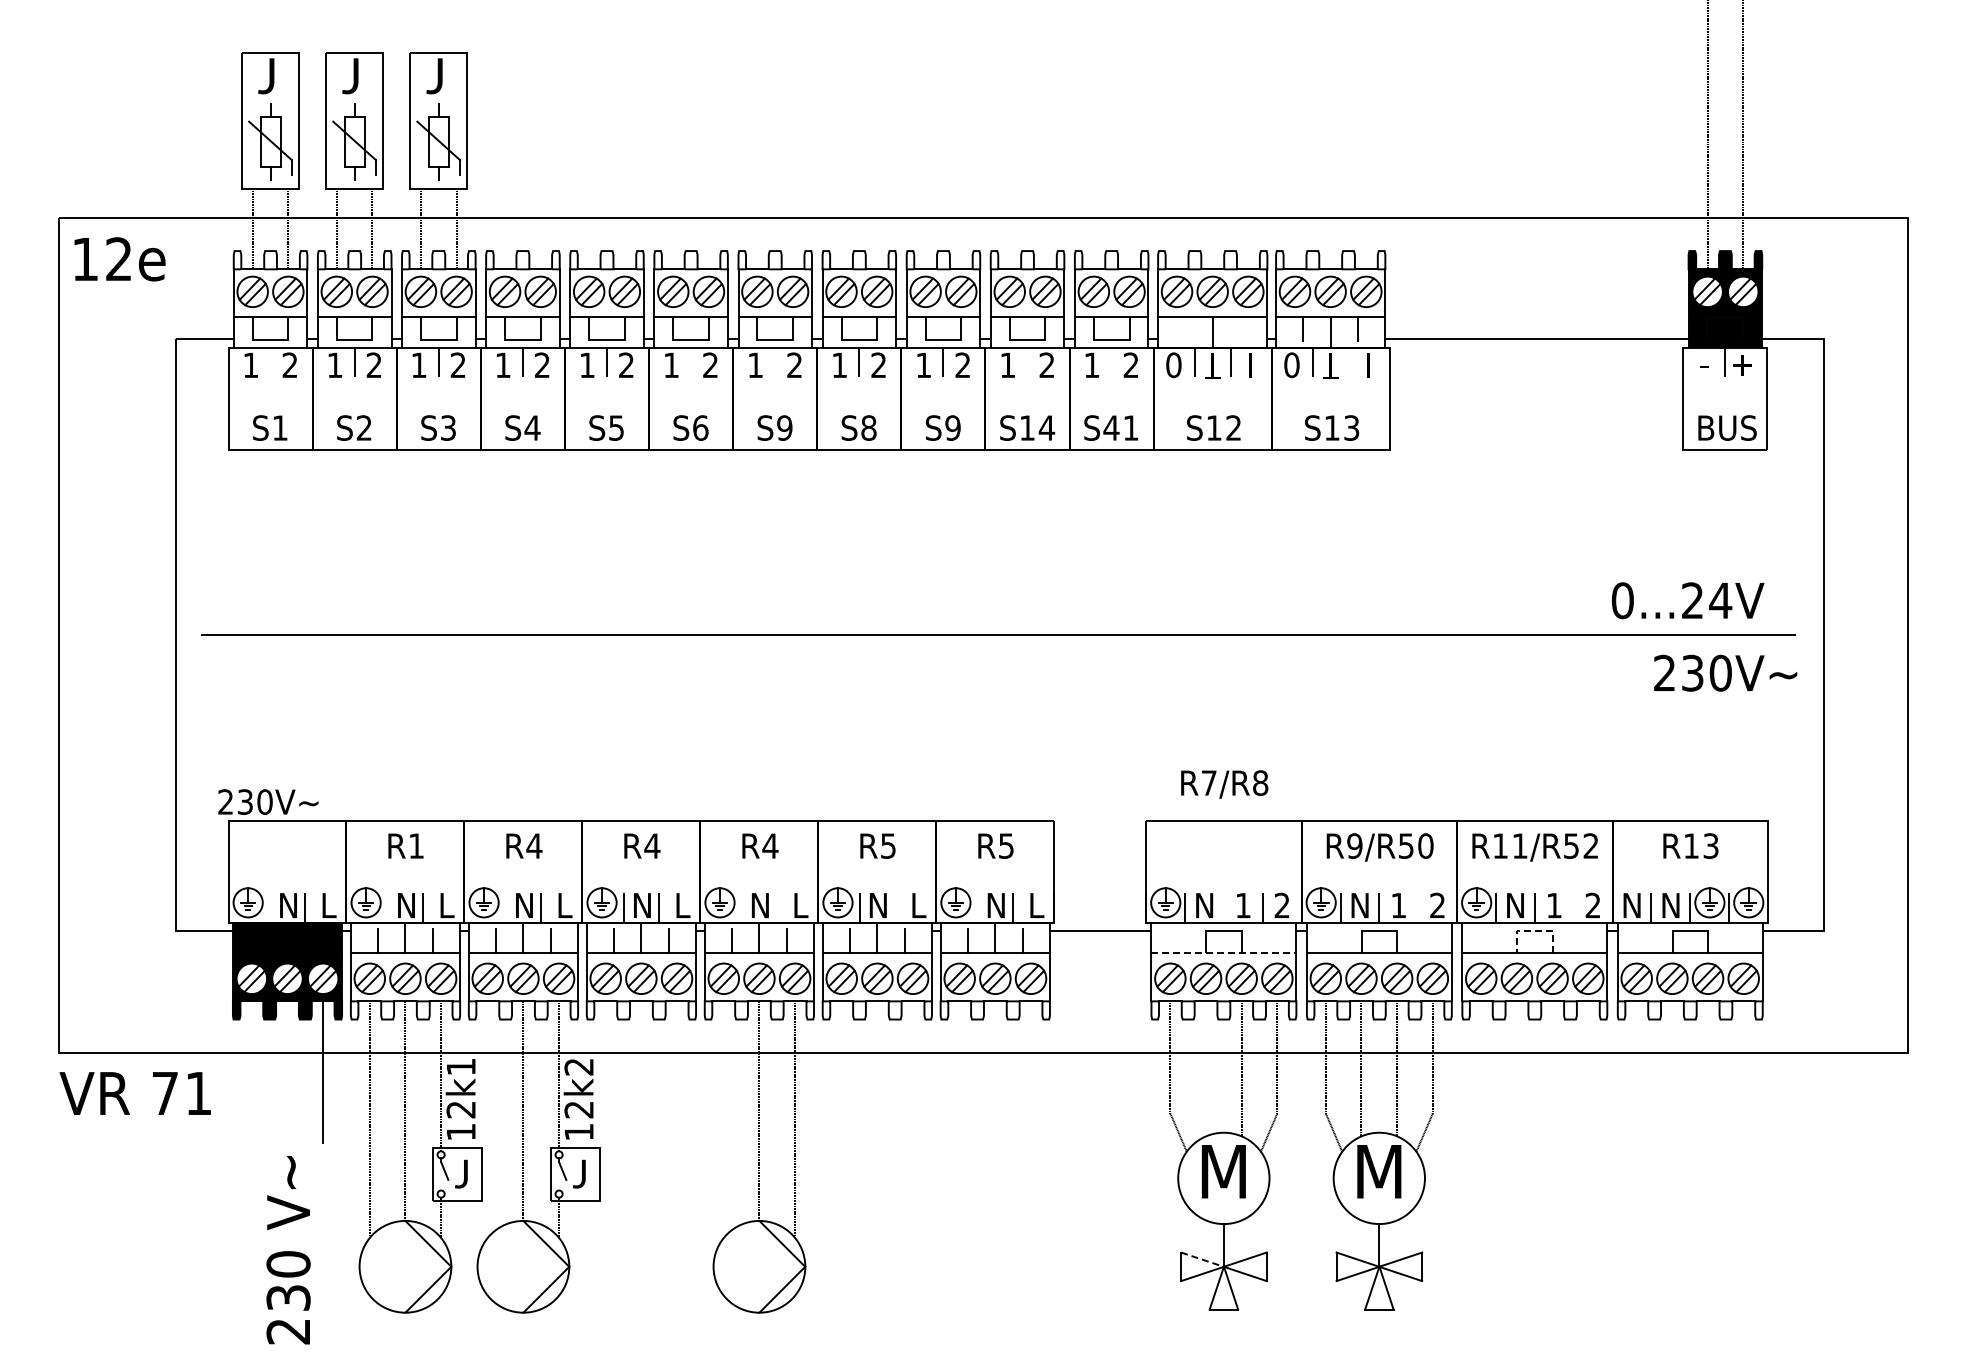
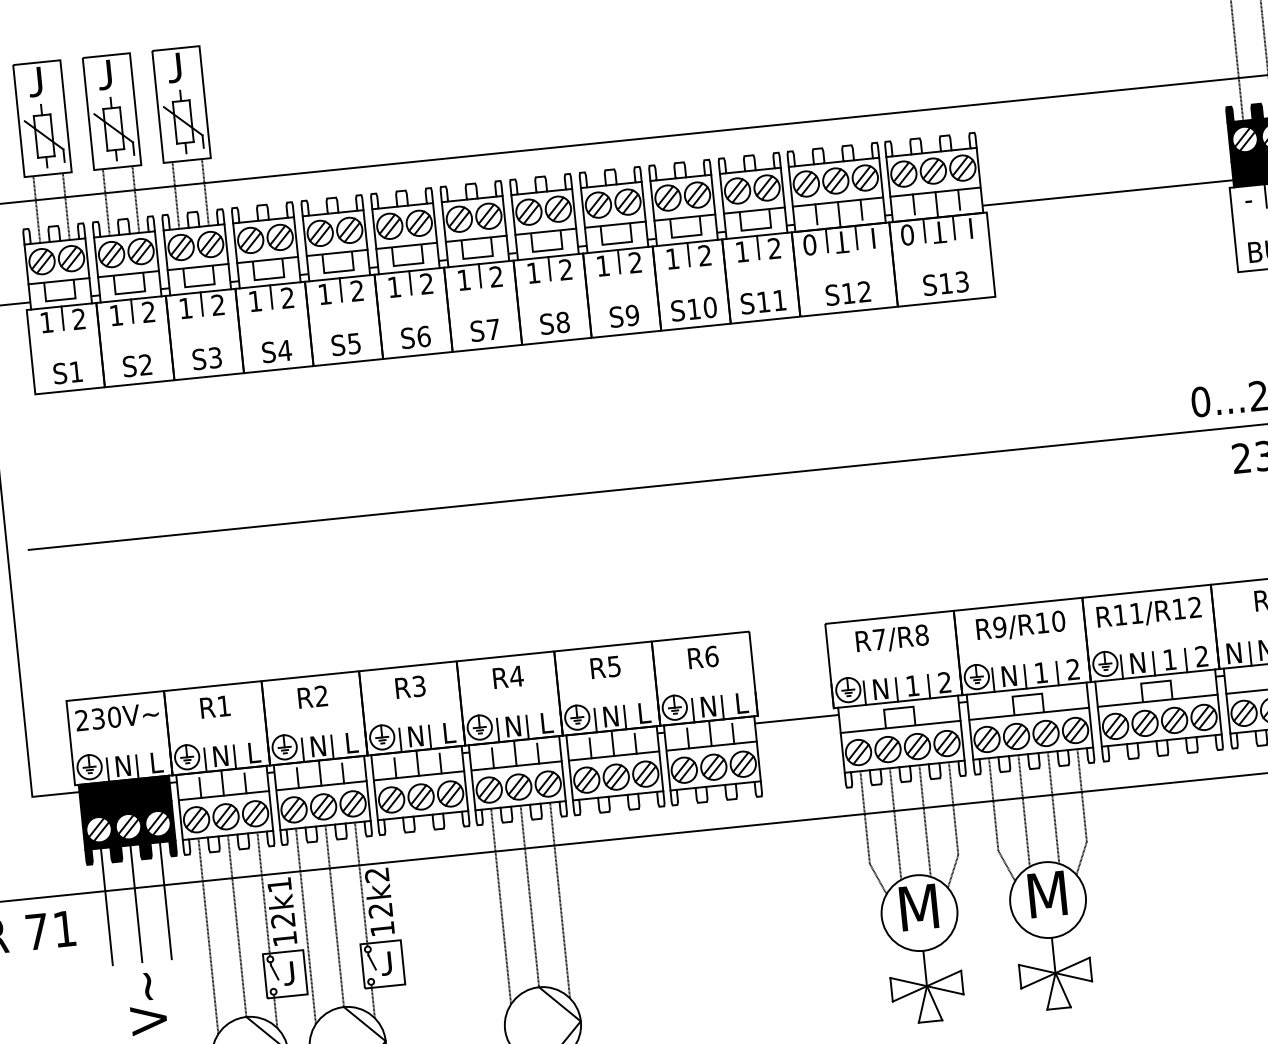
line: (1185, 329) -> (816, 214), added
line: (1239, 329) -> (861, 209), added
line: (270, 361) -> (62, 317), added
line: (691, 361) -> (410, 282), added
line: (775, 361) -> (480, 275), added
line: (1027, 361) -> (688, 254), added
line: (1111, 361) -> (758, 247), added
line: (1348, 361) -> (953, 227), added
text: (784, 427) -> (493, 329), S9 -> S7
text: (1046, 427) -> (709, 307), S14 -> S10
text: (1111, 427) -> (763, 301), S41 -> S11
text: (1224, 784) -> (892, 639), moved
text: (268, 801) -> (117, 716), moved
text: (534, 845) -> (321, 695), R4 -> R2
text: (652, 845) -> (419, 685), R4 -> R3
text: (1006, 845) -> (711, 656), R5 -> R6
text: (1406, 845) -> (1042, 622), R9/R50 -> R9/R10
text: (1571, 845) -> (1179, 608), R11/R52 -> R11/R12
line: (269, 908) -> (107, 770), added
line: (387, 908) -> (205, 760), added
line: (505, 908) -> (302, 750), added
line: (741, 908) -> (498, 730), added
line: (777, 908) -> (527, 727), added
line: (895, 908) -> (625, 717), added
line: (977, 908) -> (693, 710), added
line: (1223, 908) -> (896, 689), added
line: (1418, 908) -> (1057, 673), added
line: (1573, 908) -> (1185, 660), added
line: (1534, 930) -> (1155, 682), dashed -> solid
line: (1224, 953) -> (901, 727), dashed -> solid
line: (1206, 1068) -> (895, 823), added
line: (251, 1071) -> (106, 906), added
line: (287, 1071) -> (136, 903), added
line: (487, 1119) -> (305, 926), added
line: (723, 1119) -> (500, 906), added
line: (1202, 1259) -> (908, 981), dashed -> solid

